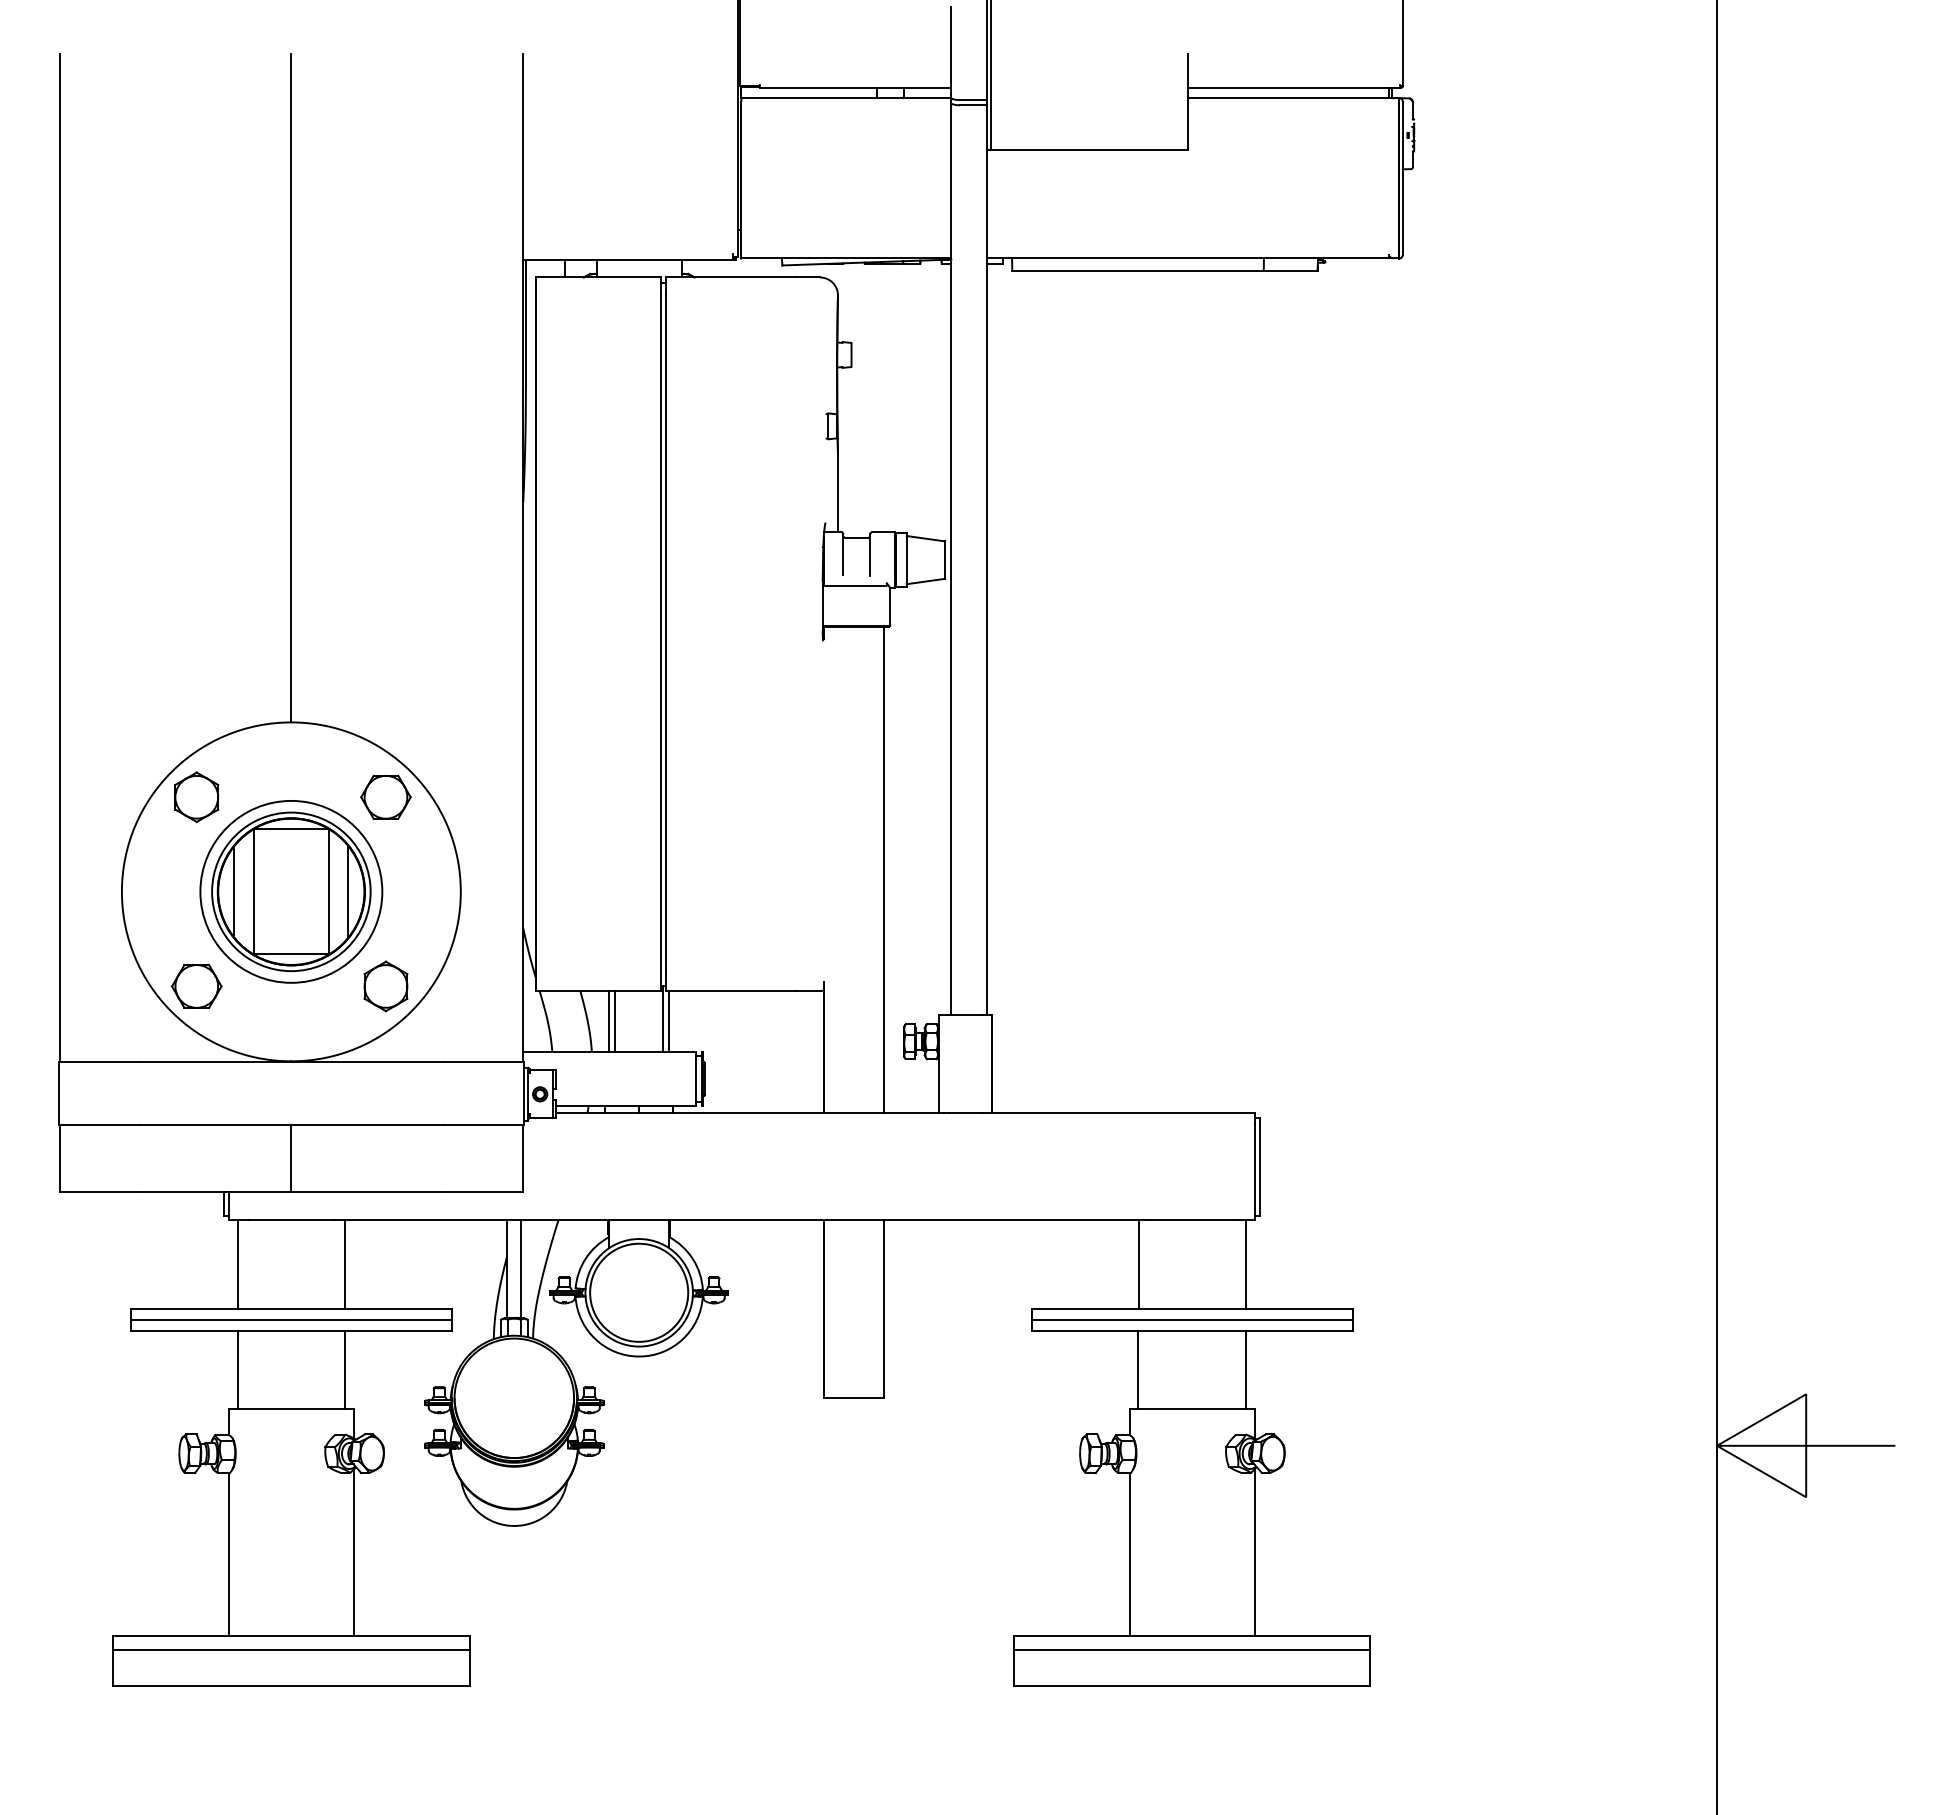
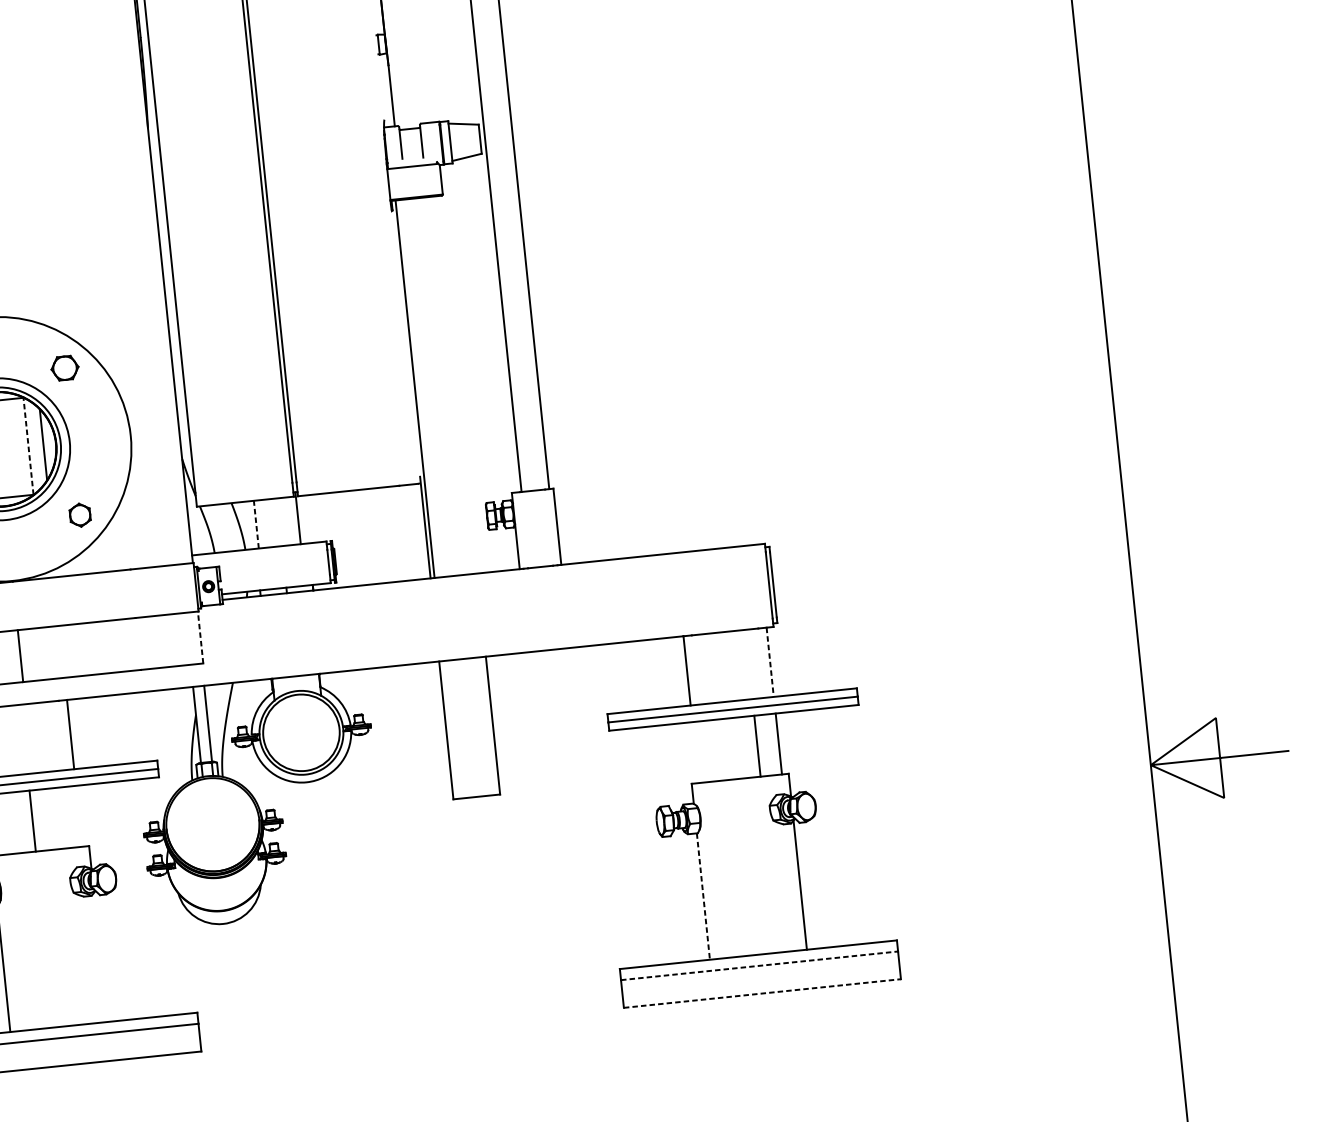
part: (385, 796) -> (64, 367), size x0.7
line: (884, 870) -> (415, 389), moved
line: (329, 891) -> (28, 446), solid -> dashed
part: (385, 986) -> (79, 515), size x0.6
line: (609, 1021) -> (256, 524), solid -> dashed
line: (615, 1021) -> (261, 524), removed
line: (669, 1021) -> (303, 519), removed
line: (523, 1157) -> (200, 637), solid -> dashed
line: (1245, 1264) -> (770, 662), solid -> dashed
line: (345, 1369) -> (32, 820), moved
line: (1138, 1369) -> (757, 745), moved
line: (353, 1552) -> (100, 957), removed
line: (1129, 1554) -> (703, 896), solid -> dashed
line: (1192, 1649) -> (759, 965), solid -> dashed
line: (1192, 1685) -> (762, 993), solid -> dashed

